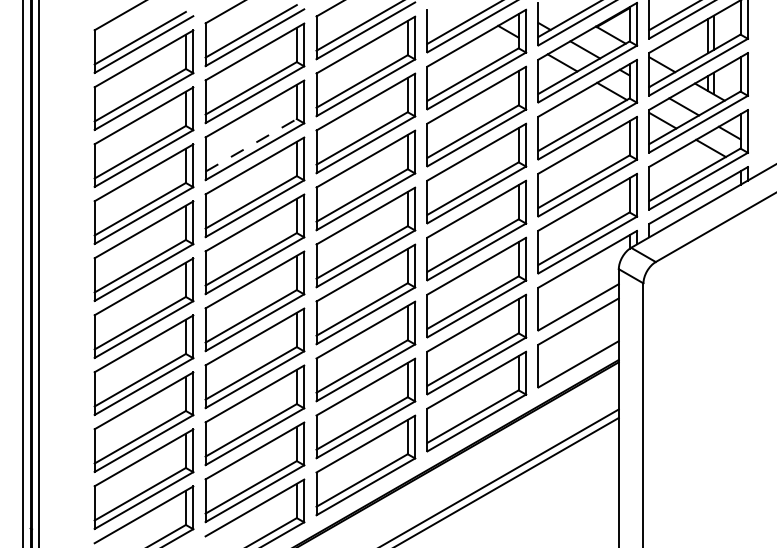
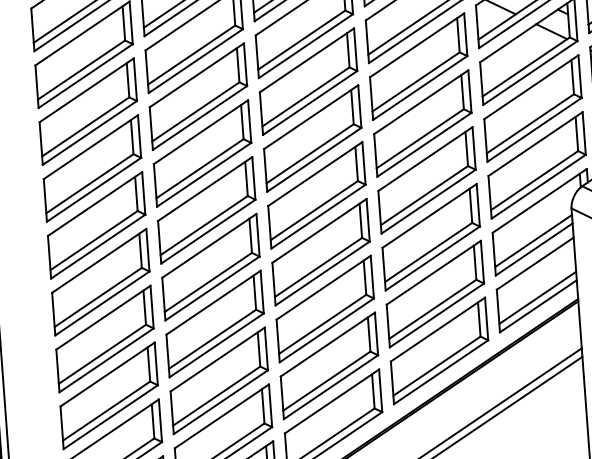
line: (251, 145) -> (196, 112), dashed -> solid
line: (578, 298) -> (533, 240), added
line: (578, 355) -> (537, 297), added

